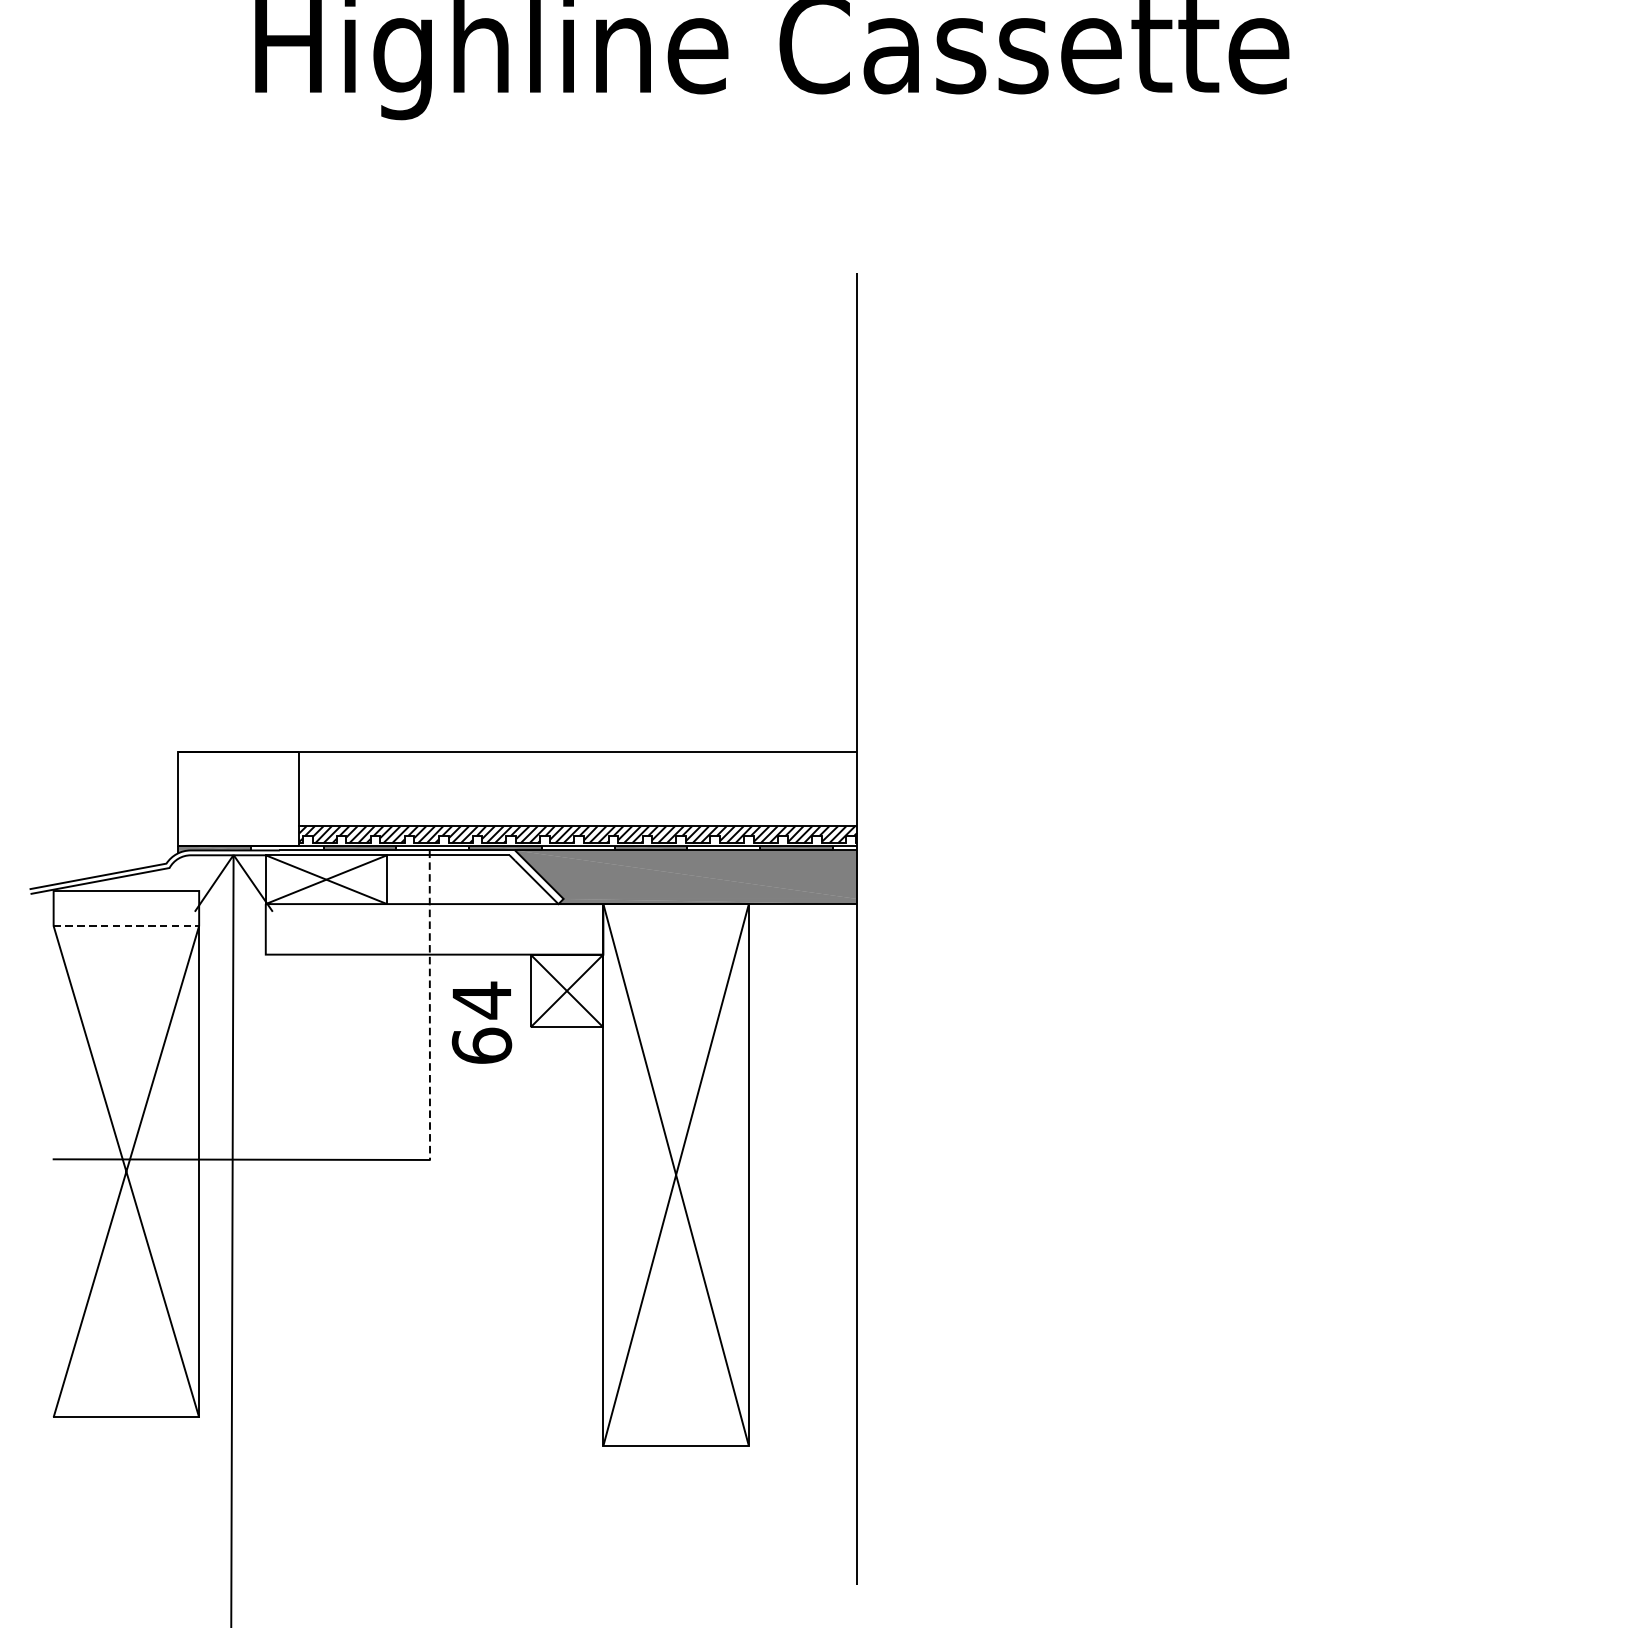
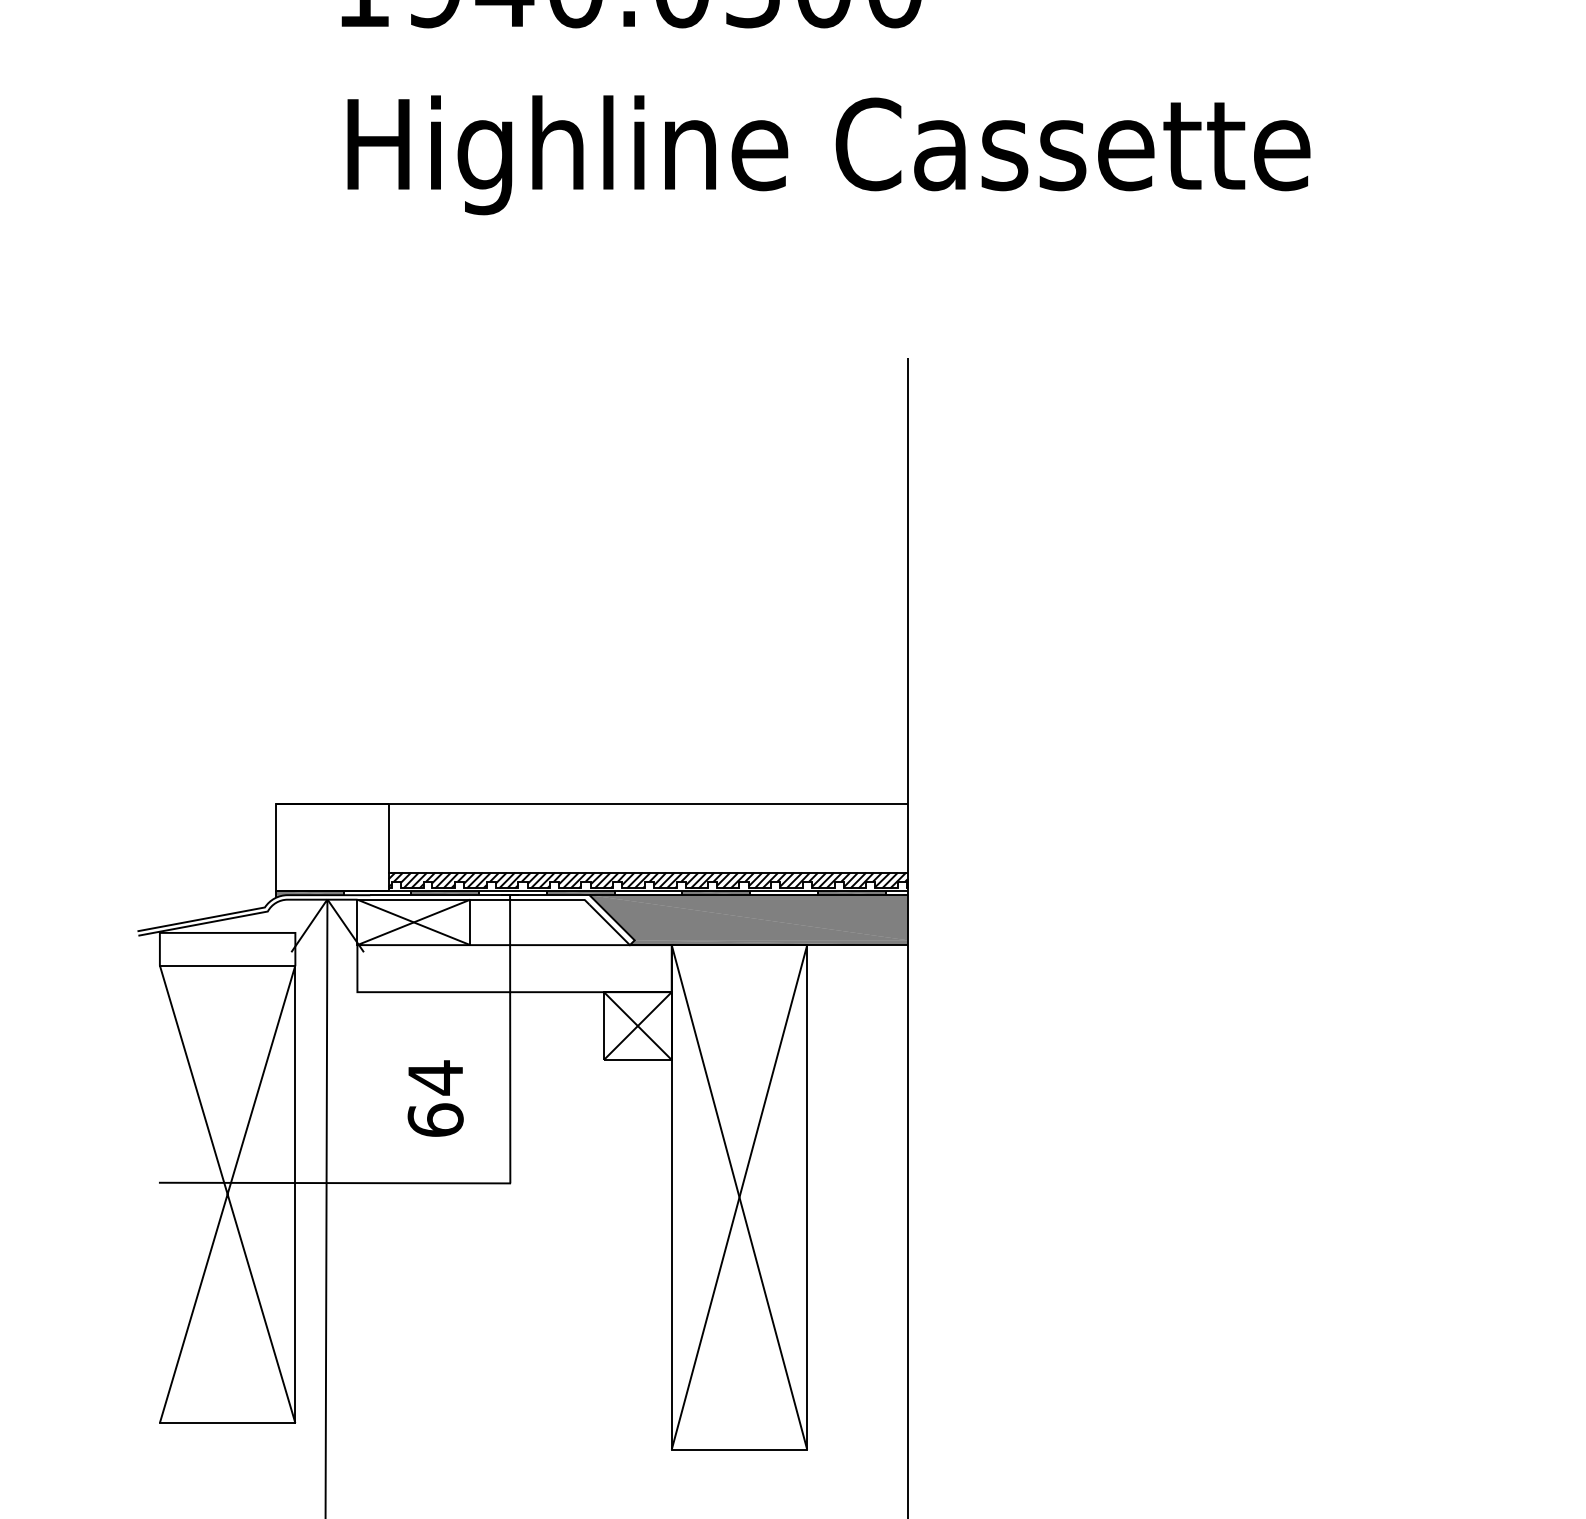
line: (126, 925) -> (227, 965), dashed -> solid
line: (430, 1005) -> (510, 1039), dashed -> solid
text: (481, 1022) -> (435, 1098), moved

